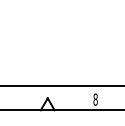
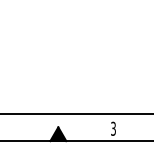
text: (95, 99) -> (113, 128), 8 -> 3
fill: (47, 104) -> (58, 134), added

